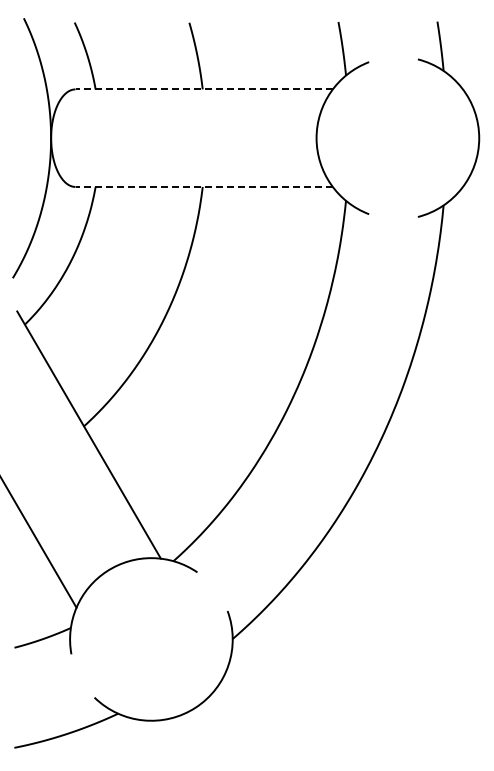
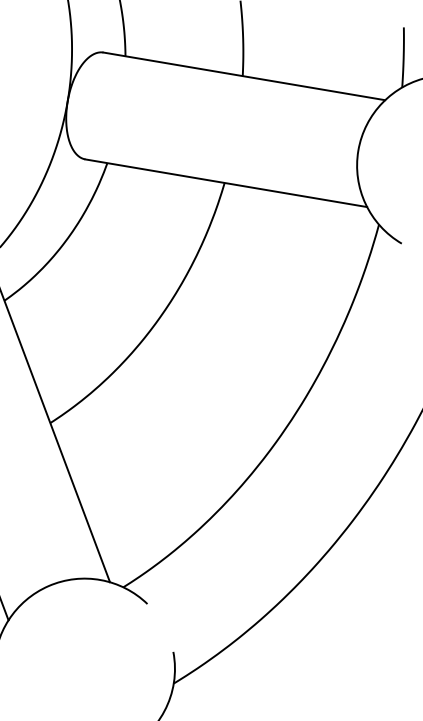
line: (204, 89) -> (244, 76), dashed -> solid
line: (204, 186) -> (226, 182), dashed -> solid

